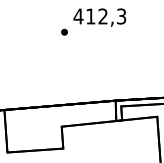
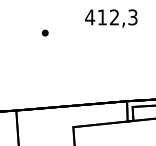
part: (64, 31) -> (45, 32), moved

